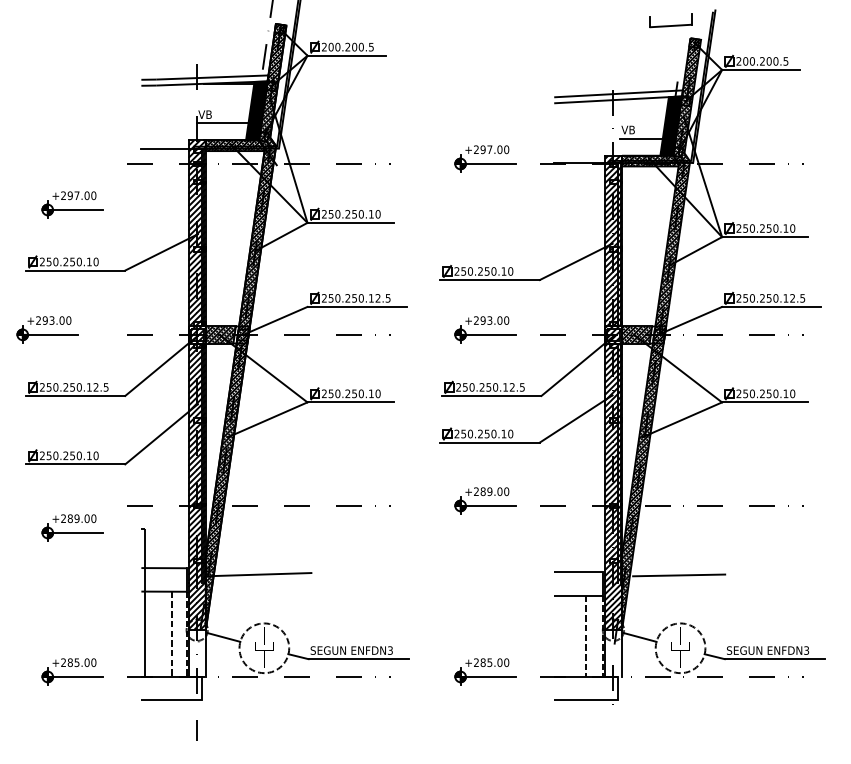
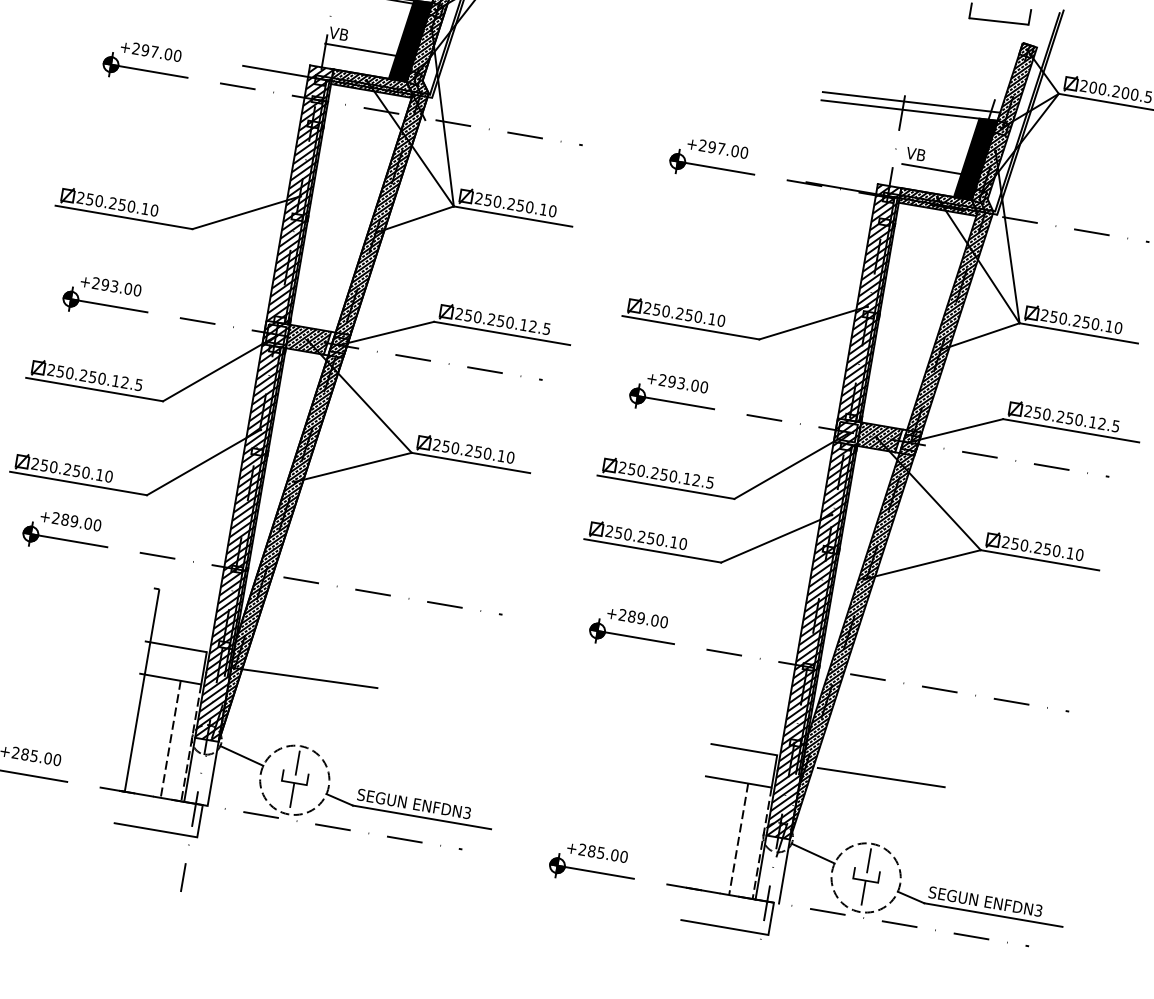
part: (72, 204) -> (146, 62), moved
part: (47, 329) -> (106, 297), moved
part: (72, 527) -> (66, 532), moved

